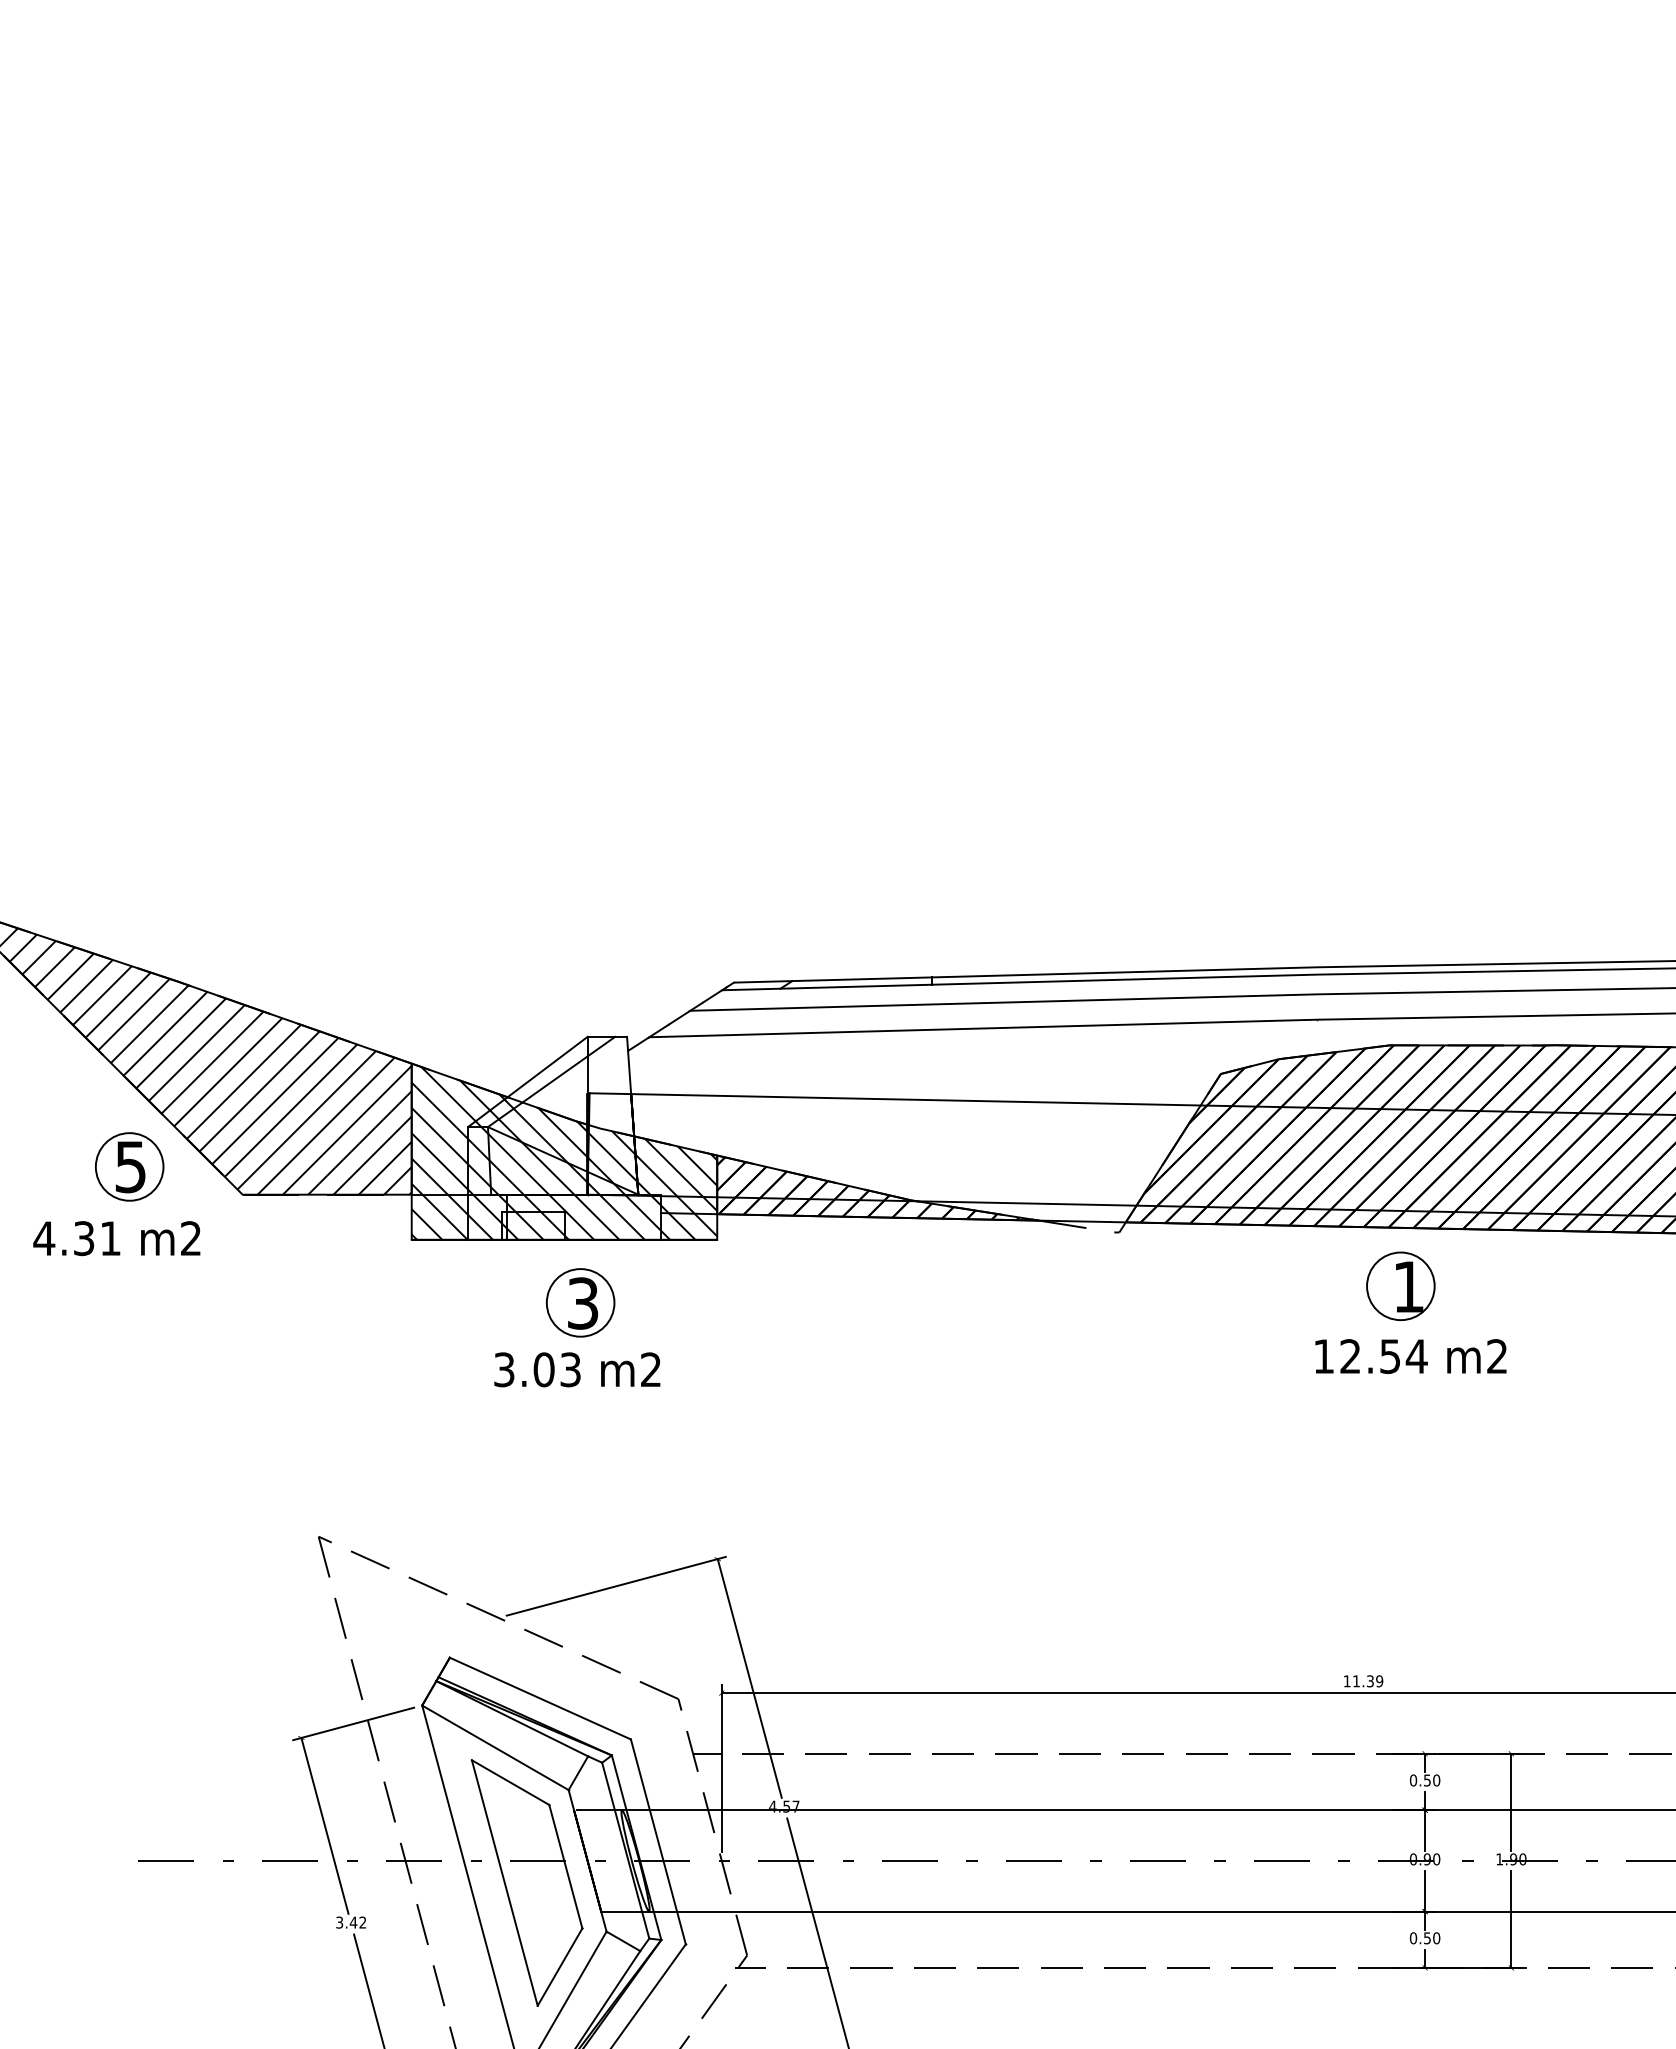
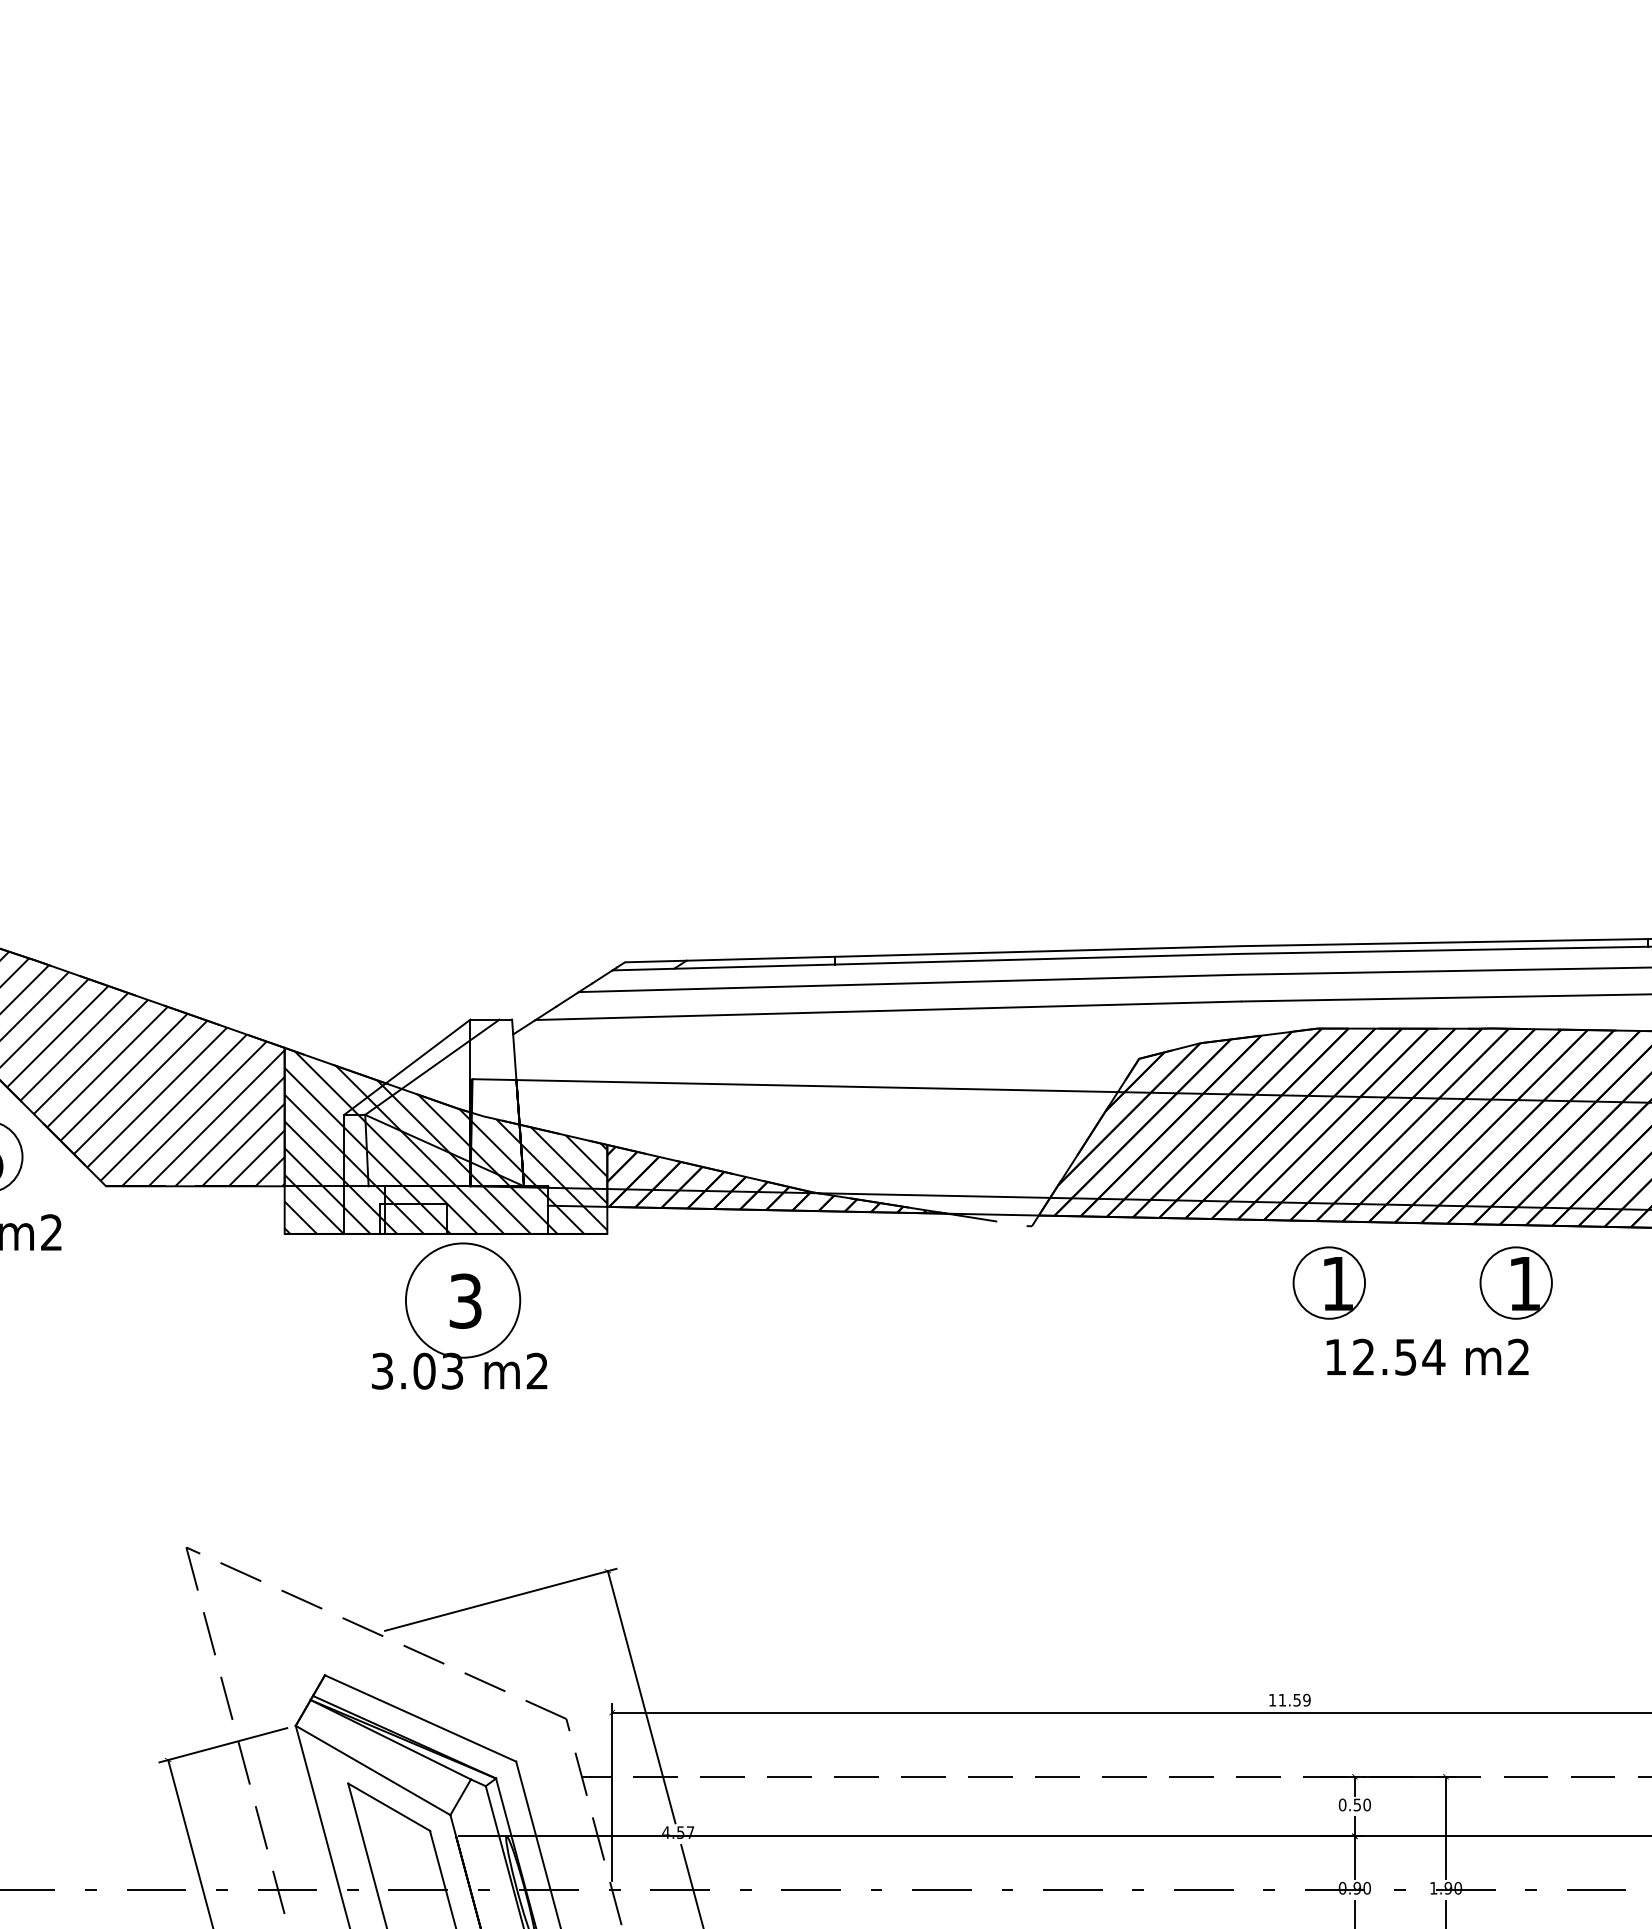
part: (1577, 1285) -> (1515, 1282), added
circle: (580, 1302) -> (462, 1300), size x1.6
text: (1410, 1356) -> (1427, 1357), moved
text: (1370, 1680) -> (1297, 1699), 11.39 -> 11.59

